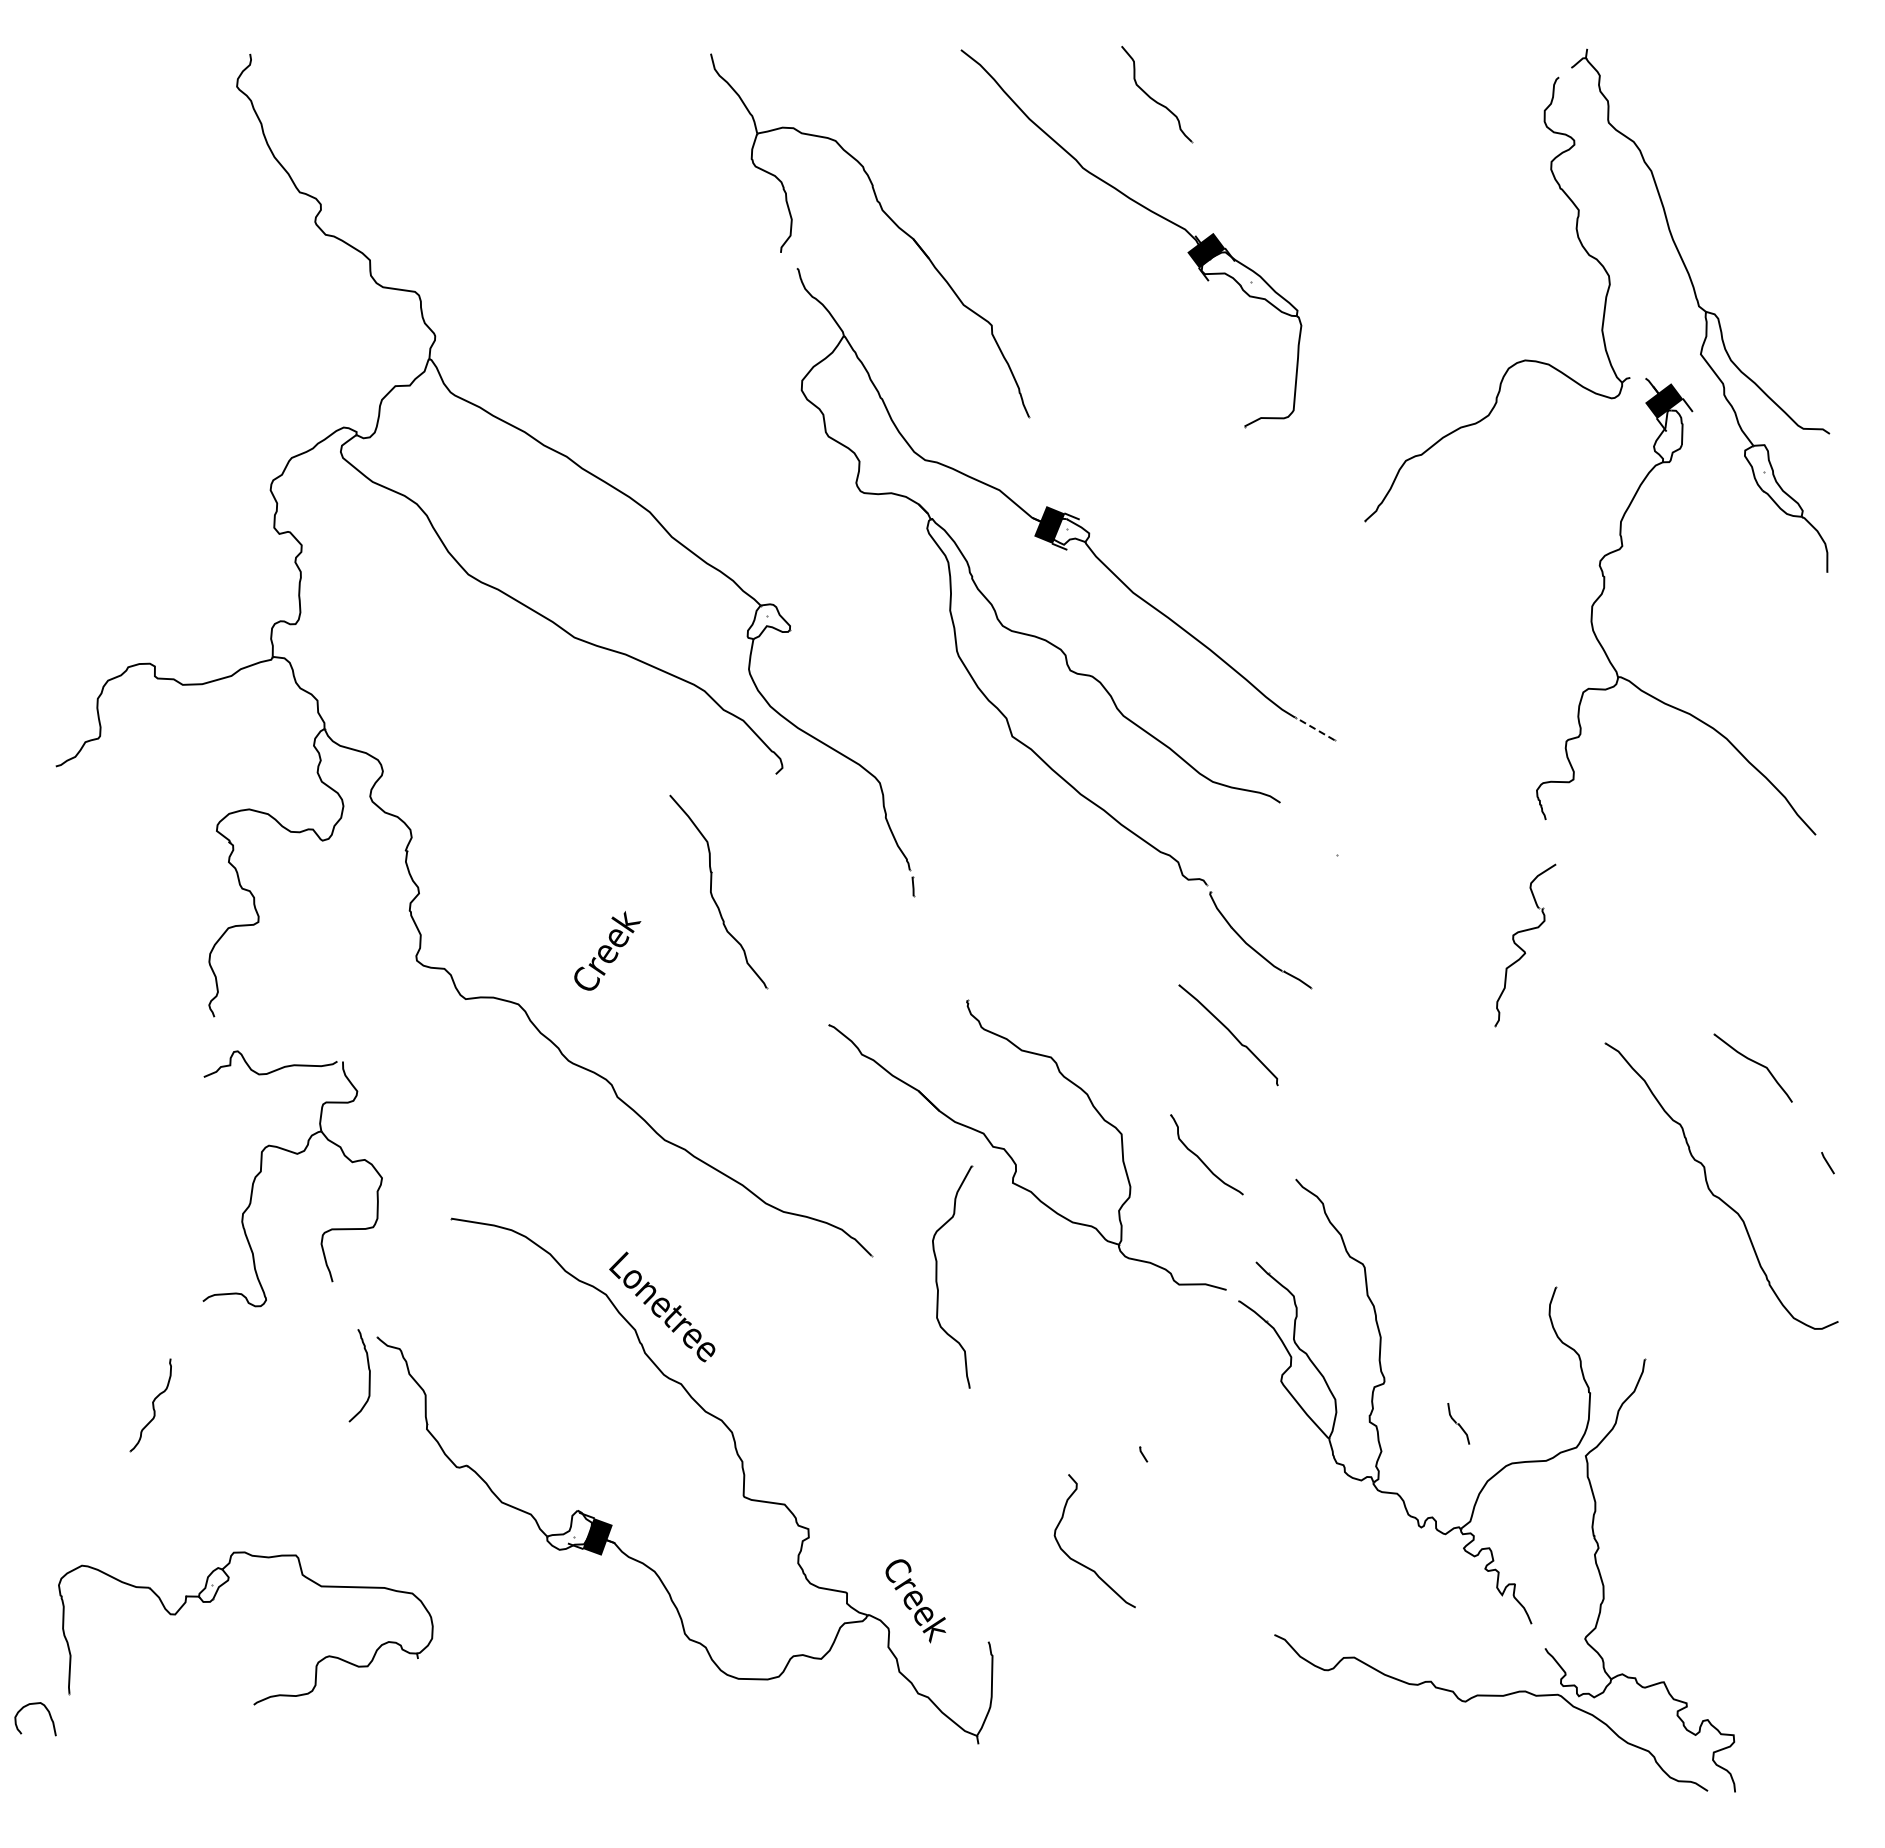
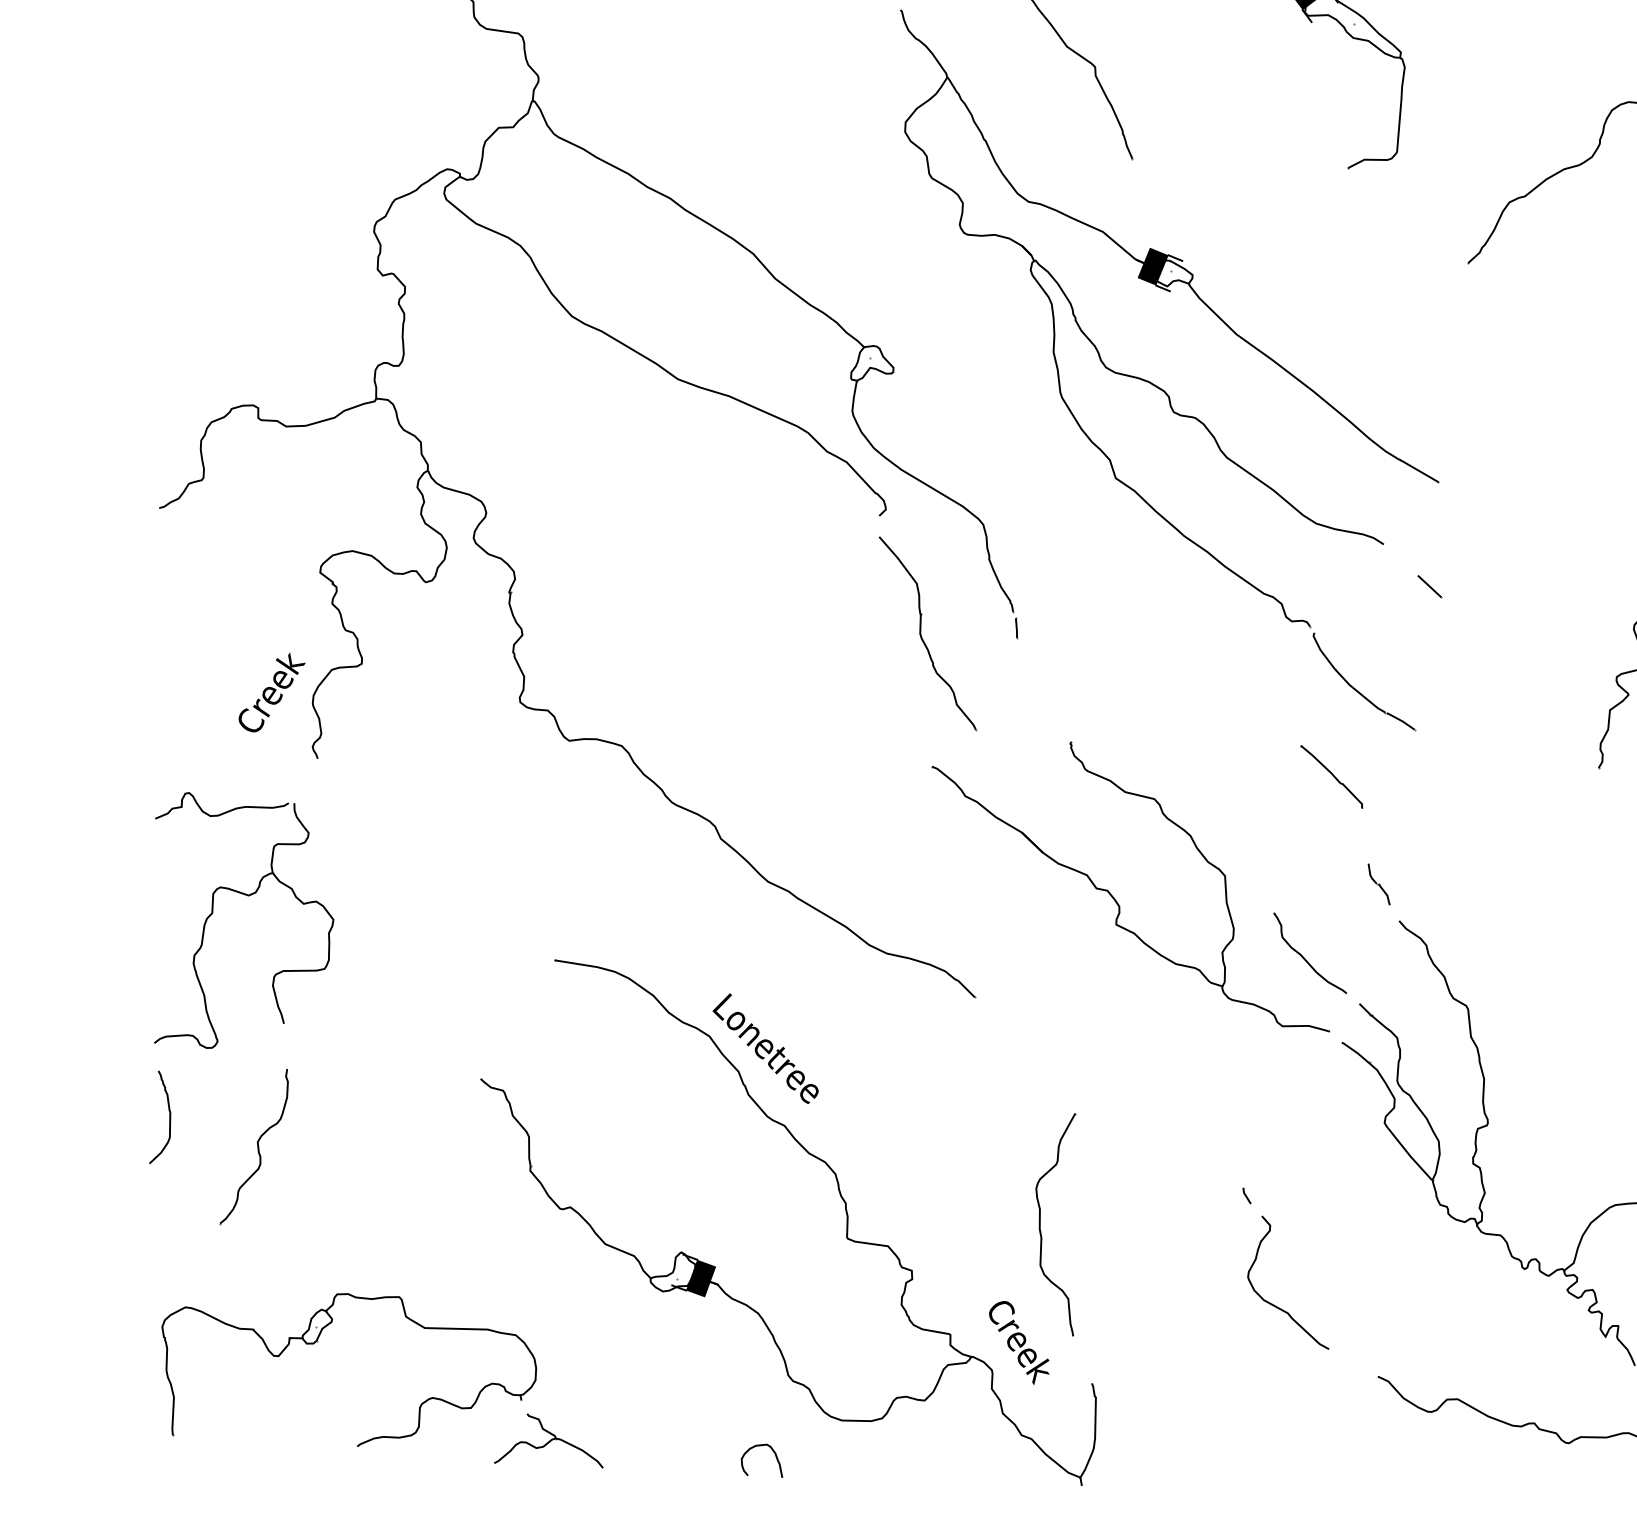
line: (1314, 728) -> (1417, 470), dashed -> solid
line: (1326, 844) -> (1429, 586), added
part: (712, 893) -> (921, 635), moved
text: (607, 950) -> (271, 692), moved
part: (1227, 1035) -> (1330, 777), size x0.62
part: (295, 1154) -> (246, 896), moved
part: (1201, 1159) -> (1304, 958), moved
part: (937, 1276) -> (1040, 1224), moved
curve: (368, 1376) -> (168, 1118), moved
part: (150, 1405) -> (253, 1147), size x1.67
part: (1458, 1423) -> (1378, 884), moved
curve: (1080, 1562) -> (1273, 1304), moved
part: (445, 1698) -> (548, 1440), added
curve: (46, 1710) -> (772, 1452), moved

